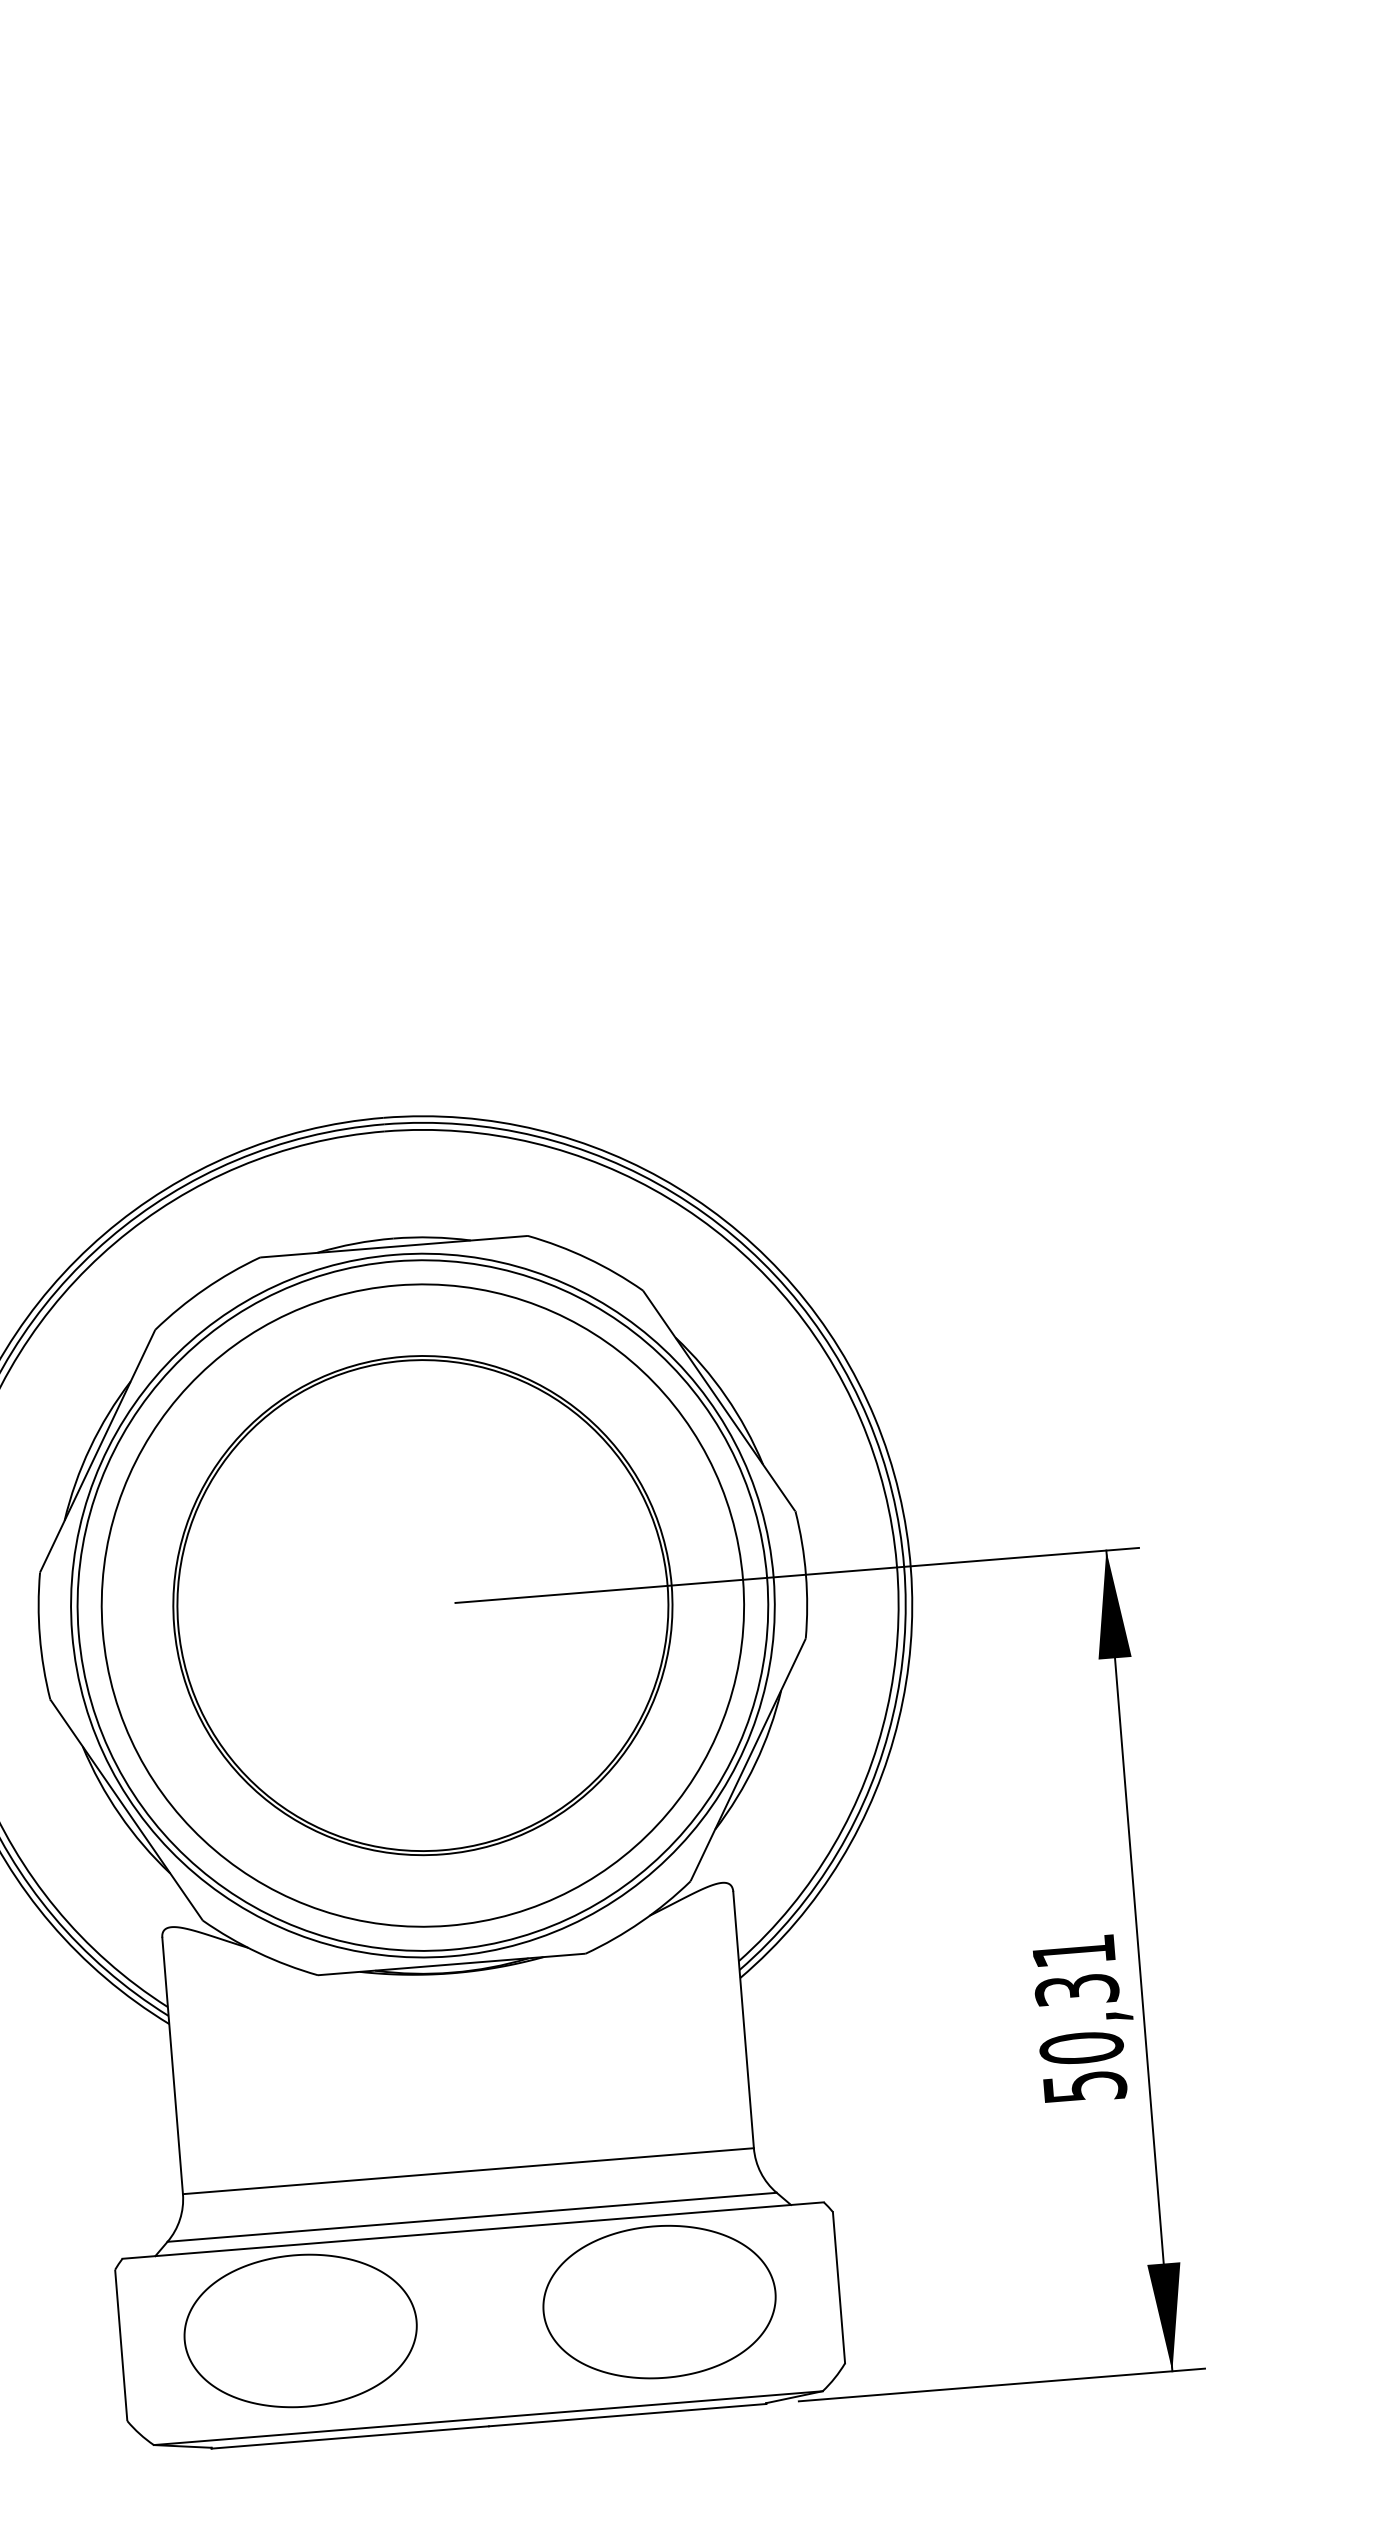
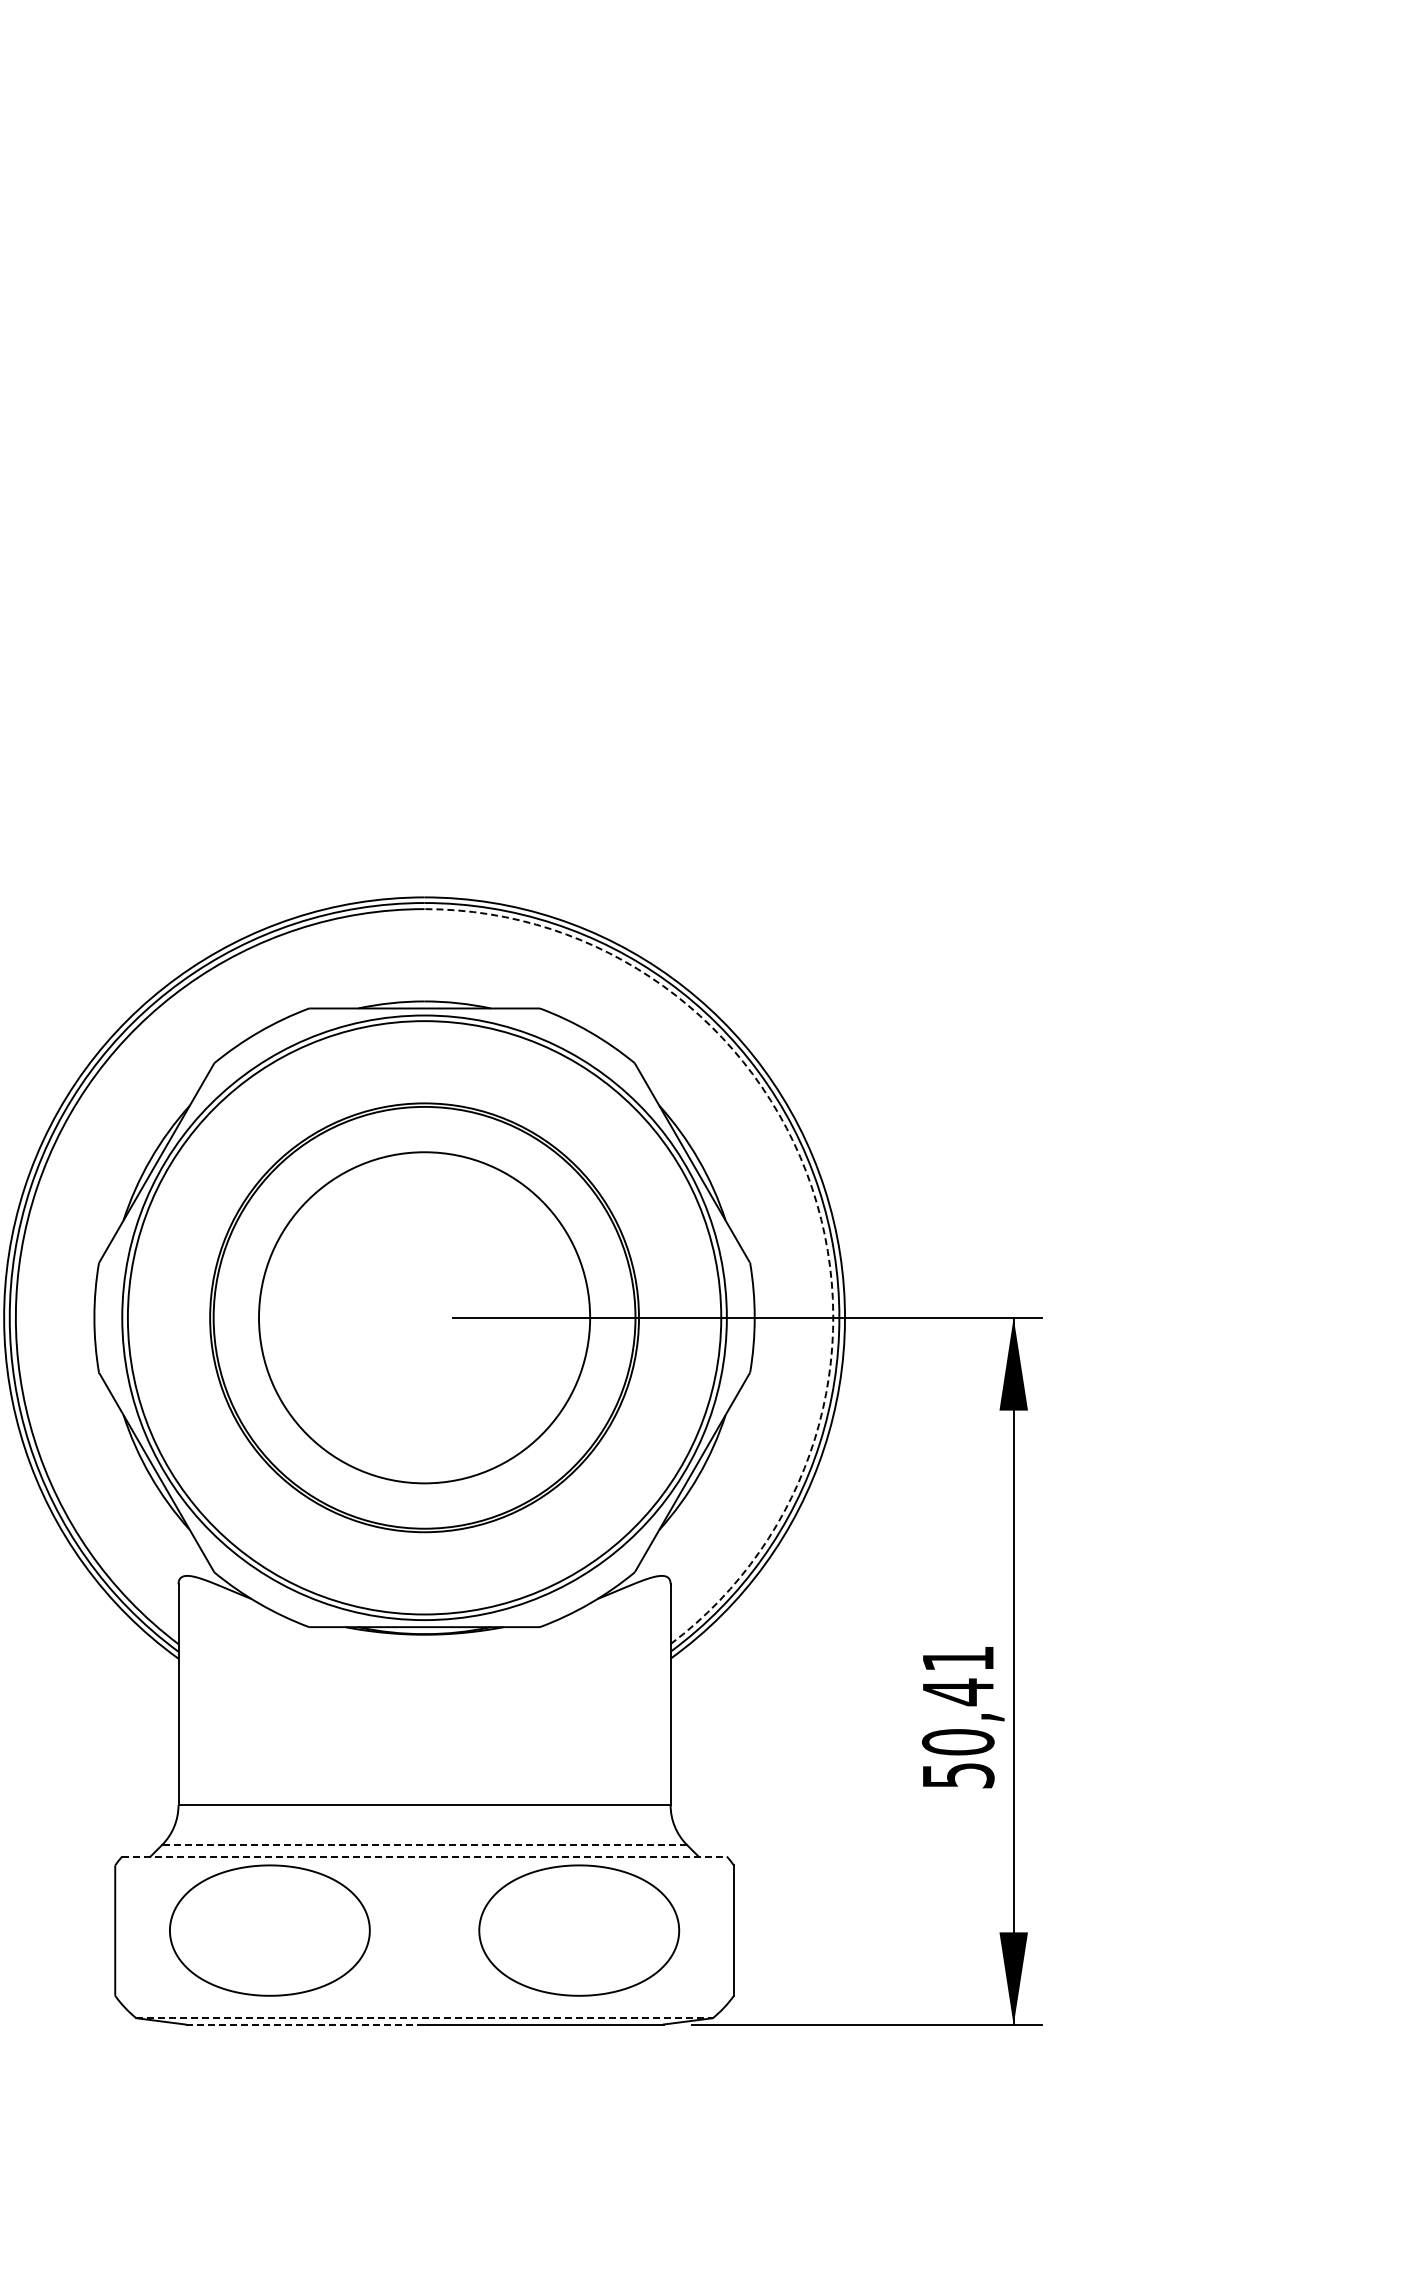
arc: (860, 1419) -> (812, 1188), solid -> dashed
circle: (422, 1605) -> (424, 1317), size x0.6
text: (1076, 1990) -> (957, 1692), 50,31 -> 50,41
line: (472, 2217) -> (424, 1845), solid -> dashed
line: (474, 2230) -> (425, 1856), solid -> dashed
line: (489, 2418) -> (425, 2018), solid -> dashed
line: (350, 2437) -> (305, 2025), solid -> dashed

